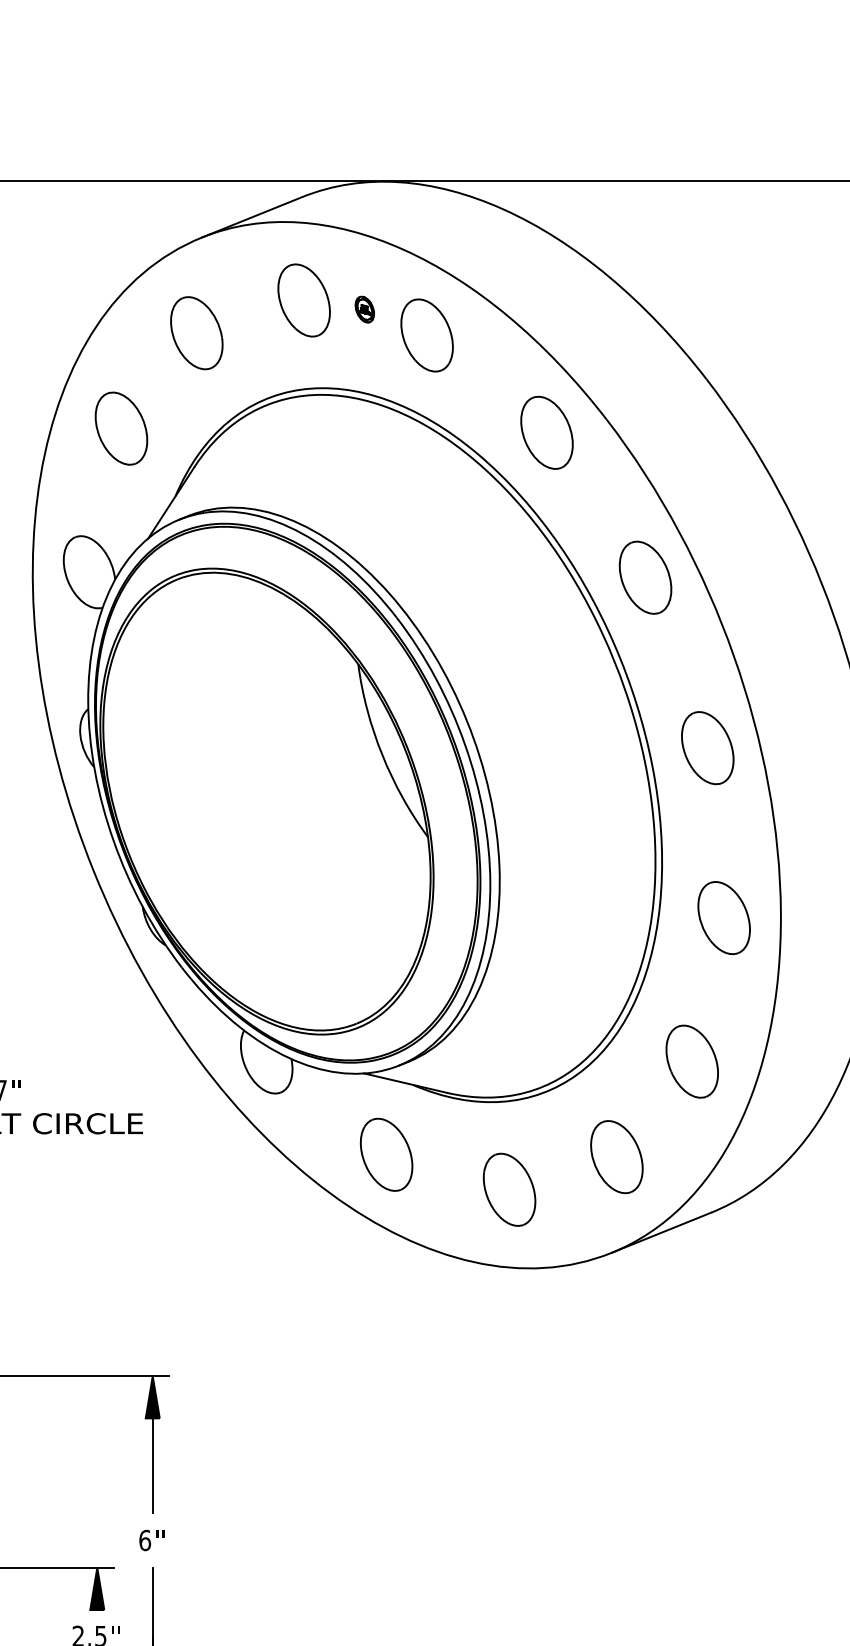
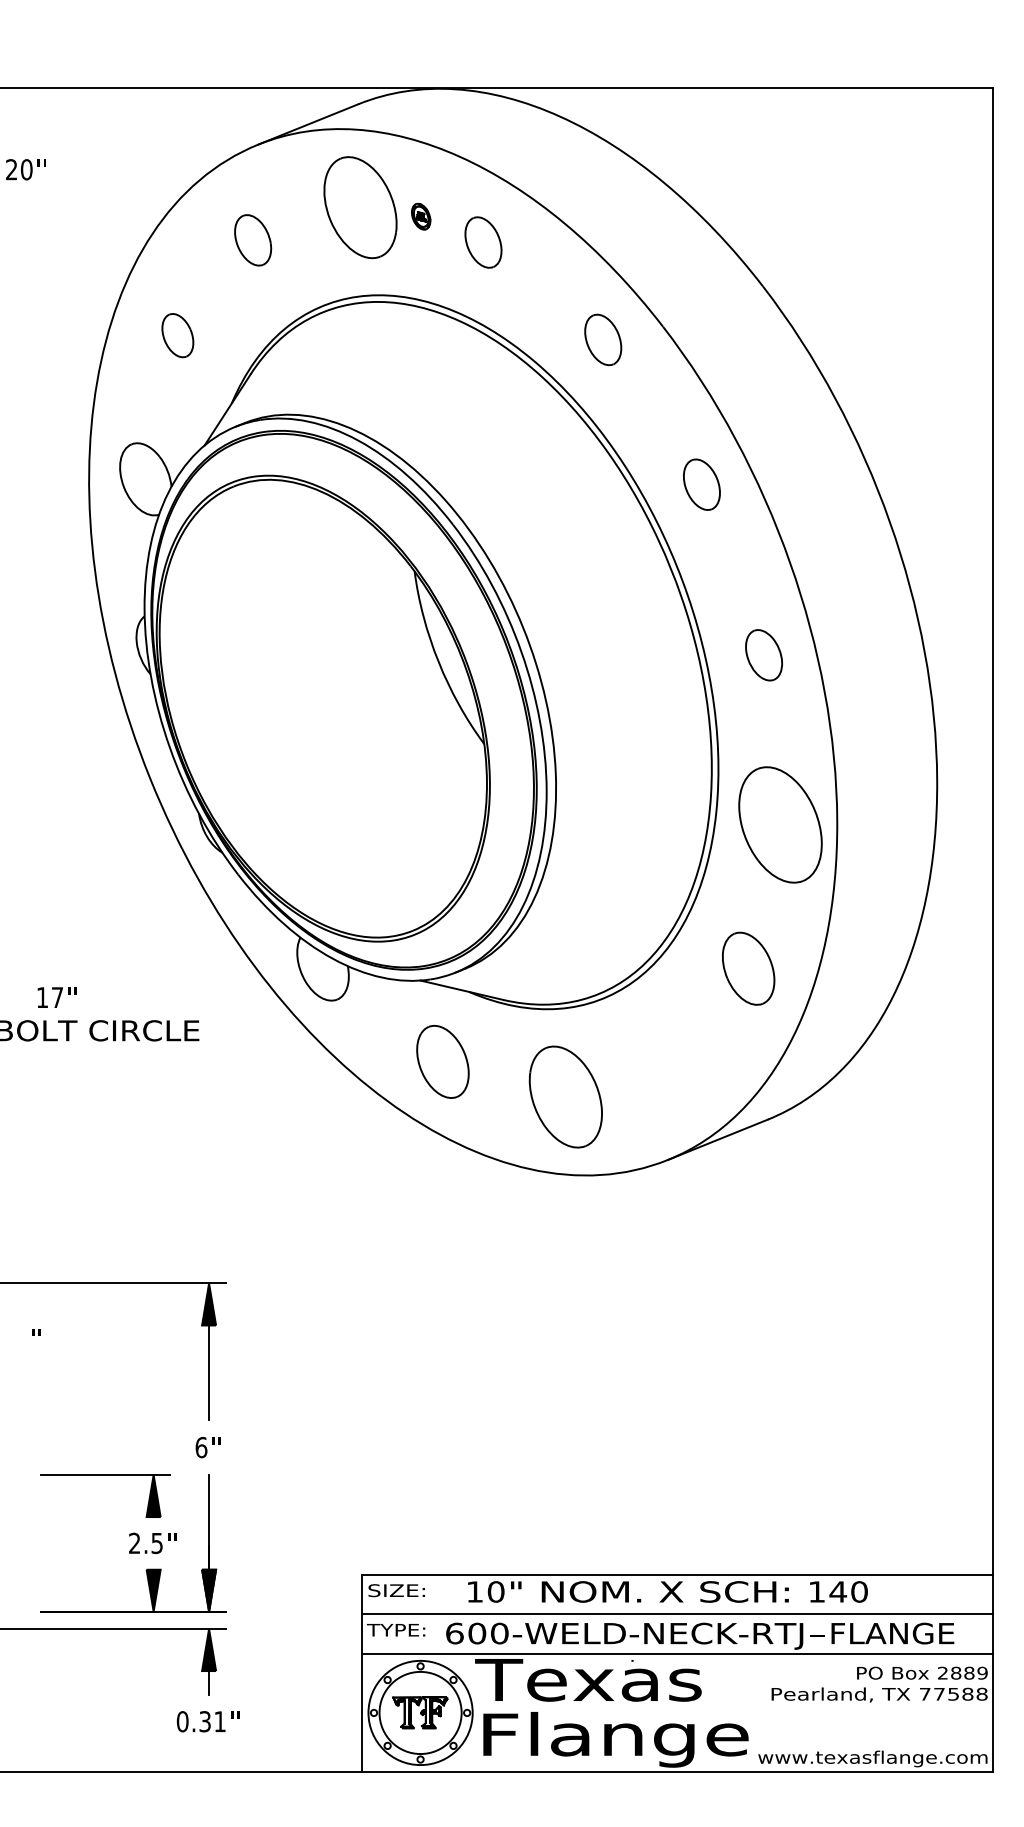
part: (304, 300) -> (360, 207), size x1.4
part: (196, 333) -> (252, 240), size x0.7
part: (427, 335) -> (483, 242), size x0.7
part: (121, 428) -> (177, 335), size x0.6
part: (546, 432) -> (602, 339), size x0.7
part: (645, 577) -> (701, 484), size x0.7
part: (707, 748) -> (763, 655), size x0.7
part: (724, 918) -> (780, 825), size x1.6
part: (616, 1157) -> (672, 1064), removed
part: (509, 1189) -> (565, 1096), size x1.4

